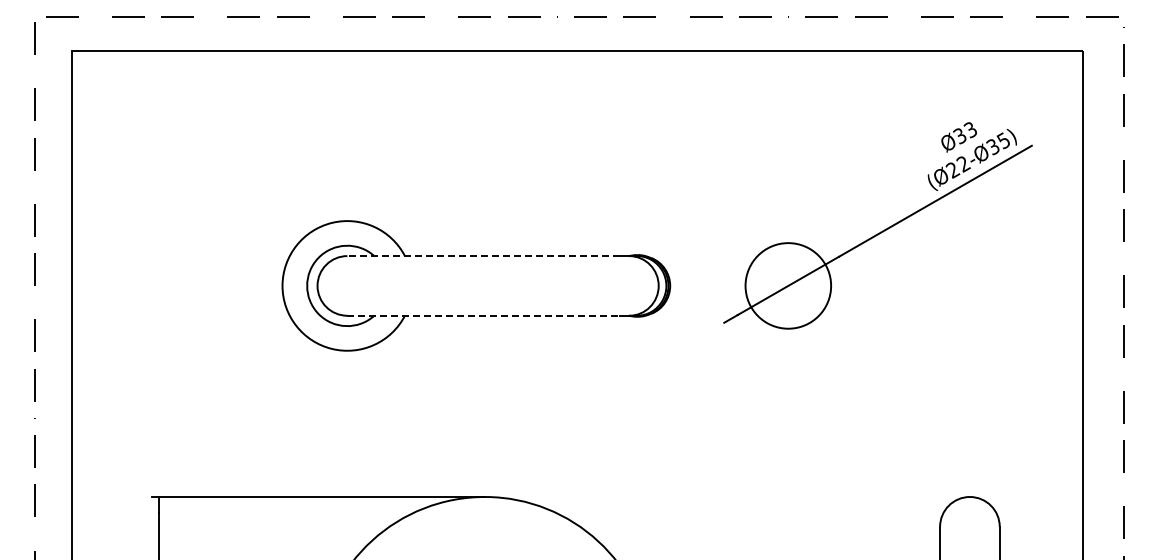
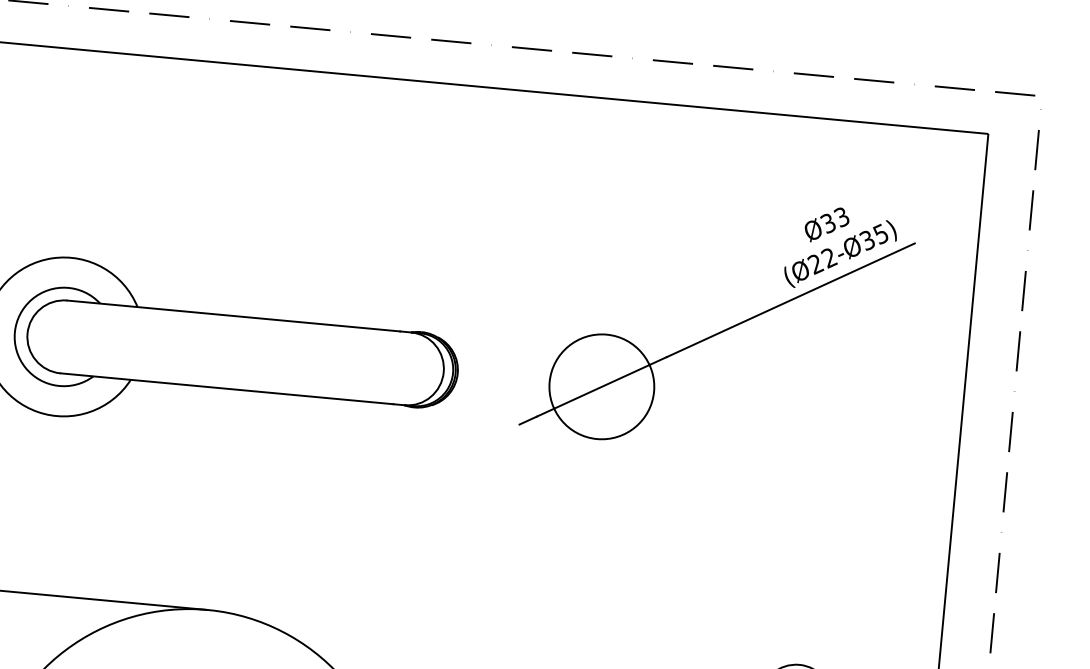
line: (483, 256) -> (233, 316), dashed -> solid
line: (484, 315) -> (227, 388), dashed -> solid

